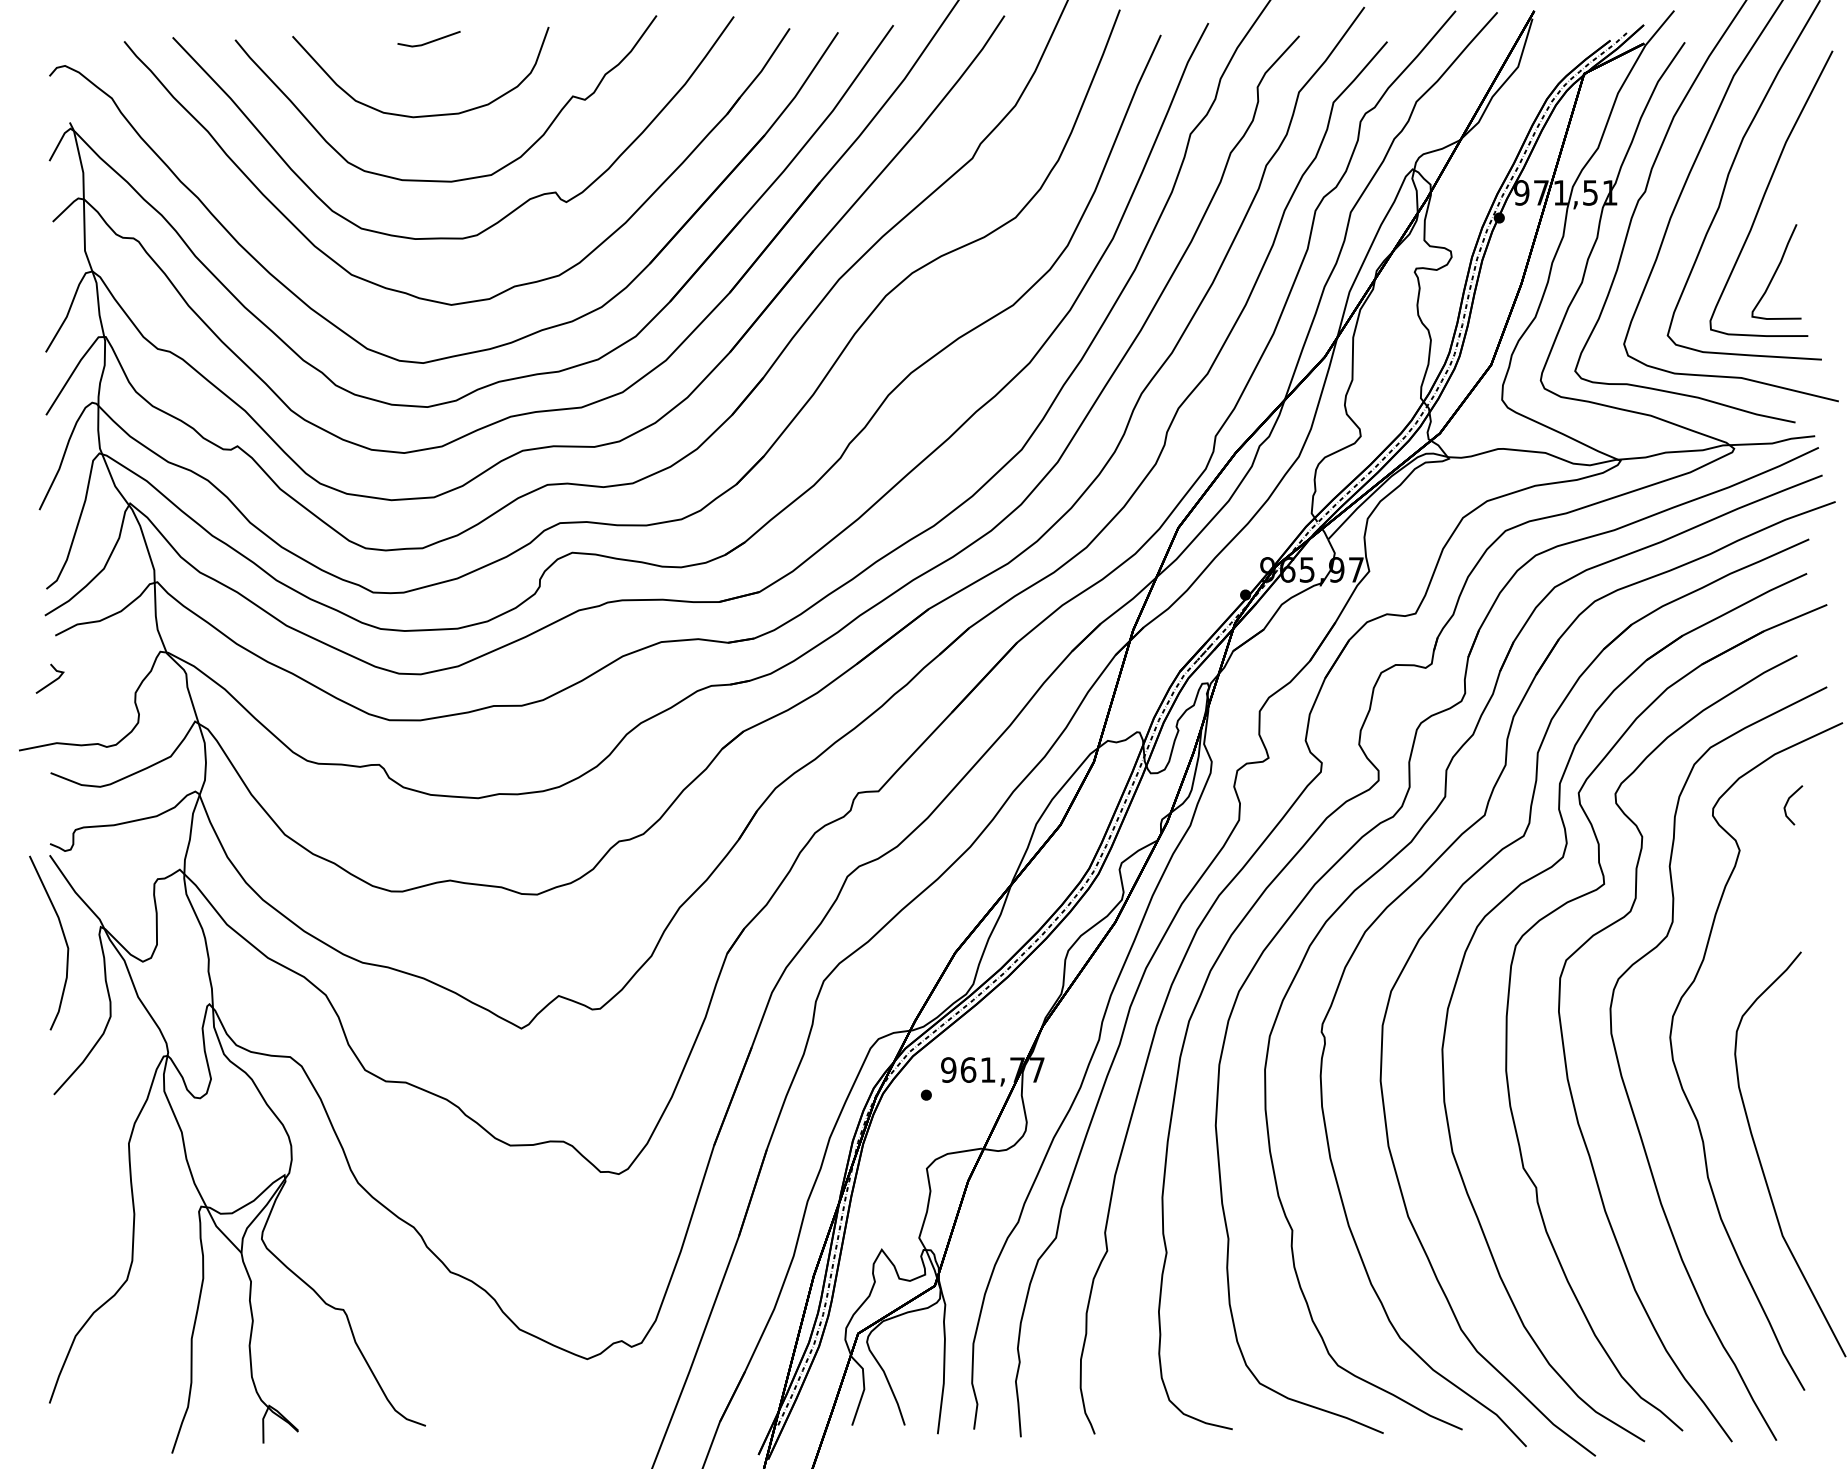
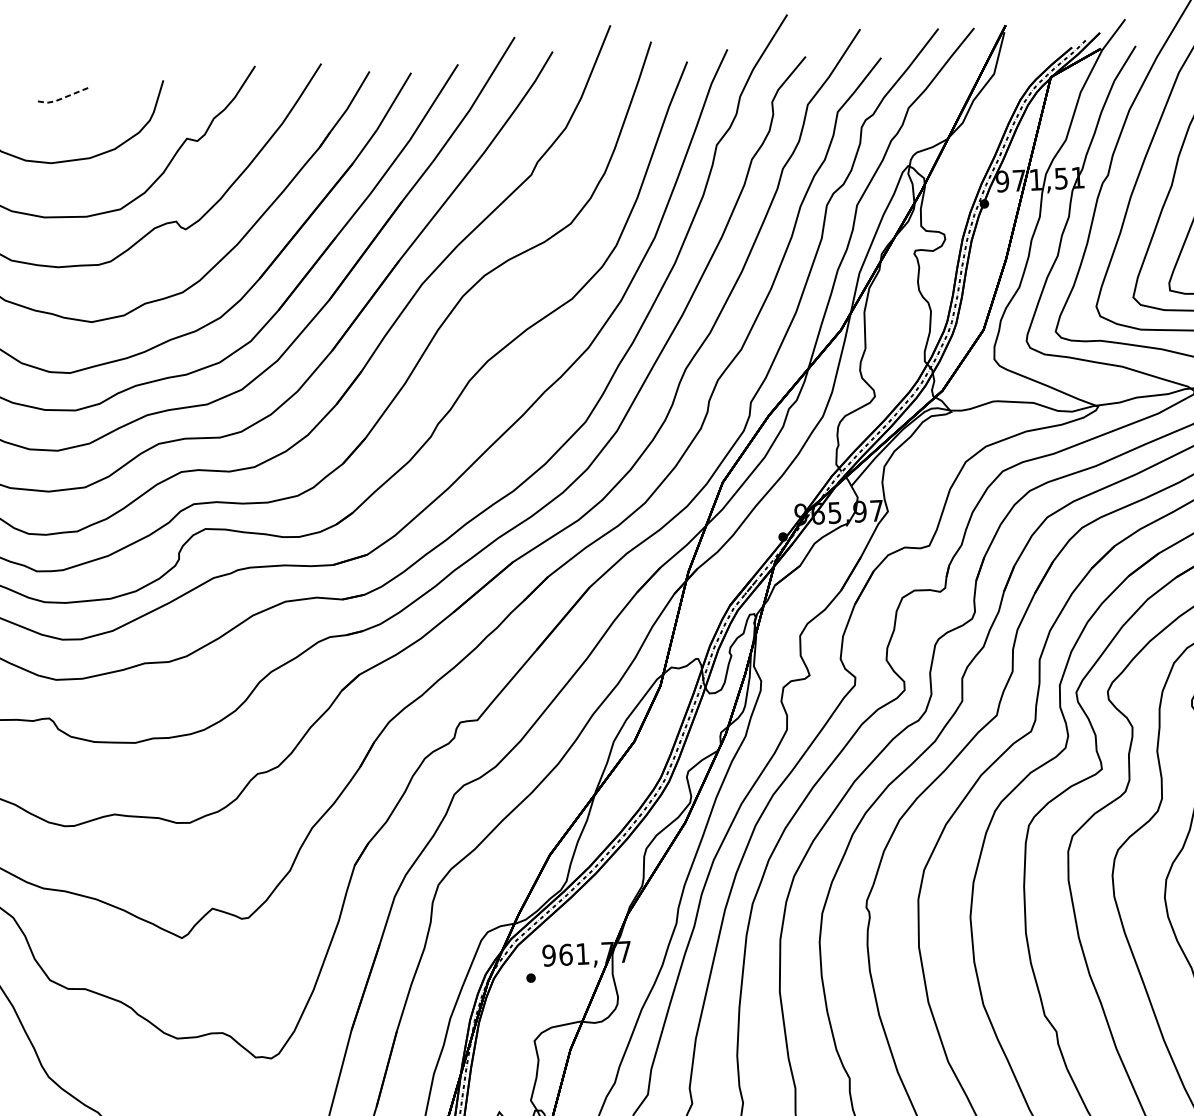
line: (427, 43) -> (60, 99), solid -> dashed

